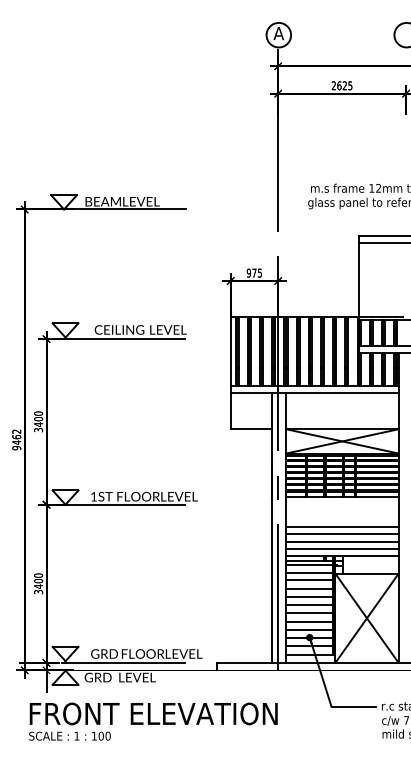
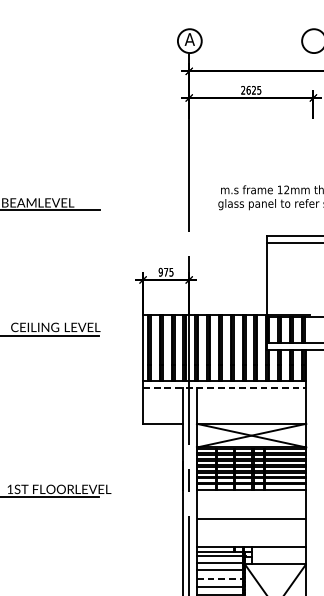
line: (315, 392) -> (225, 388), solid -> dashed
line: (342, 534) -> (251, 526), removed
line: (342, 541) -> (251, 532), removed
line: (342, 548) -> (251, 539), removed
line: (310, 588) -> (220, 578), solid -> dashed

